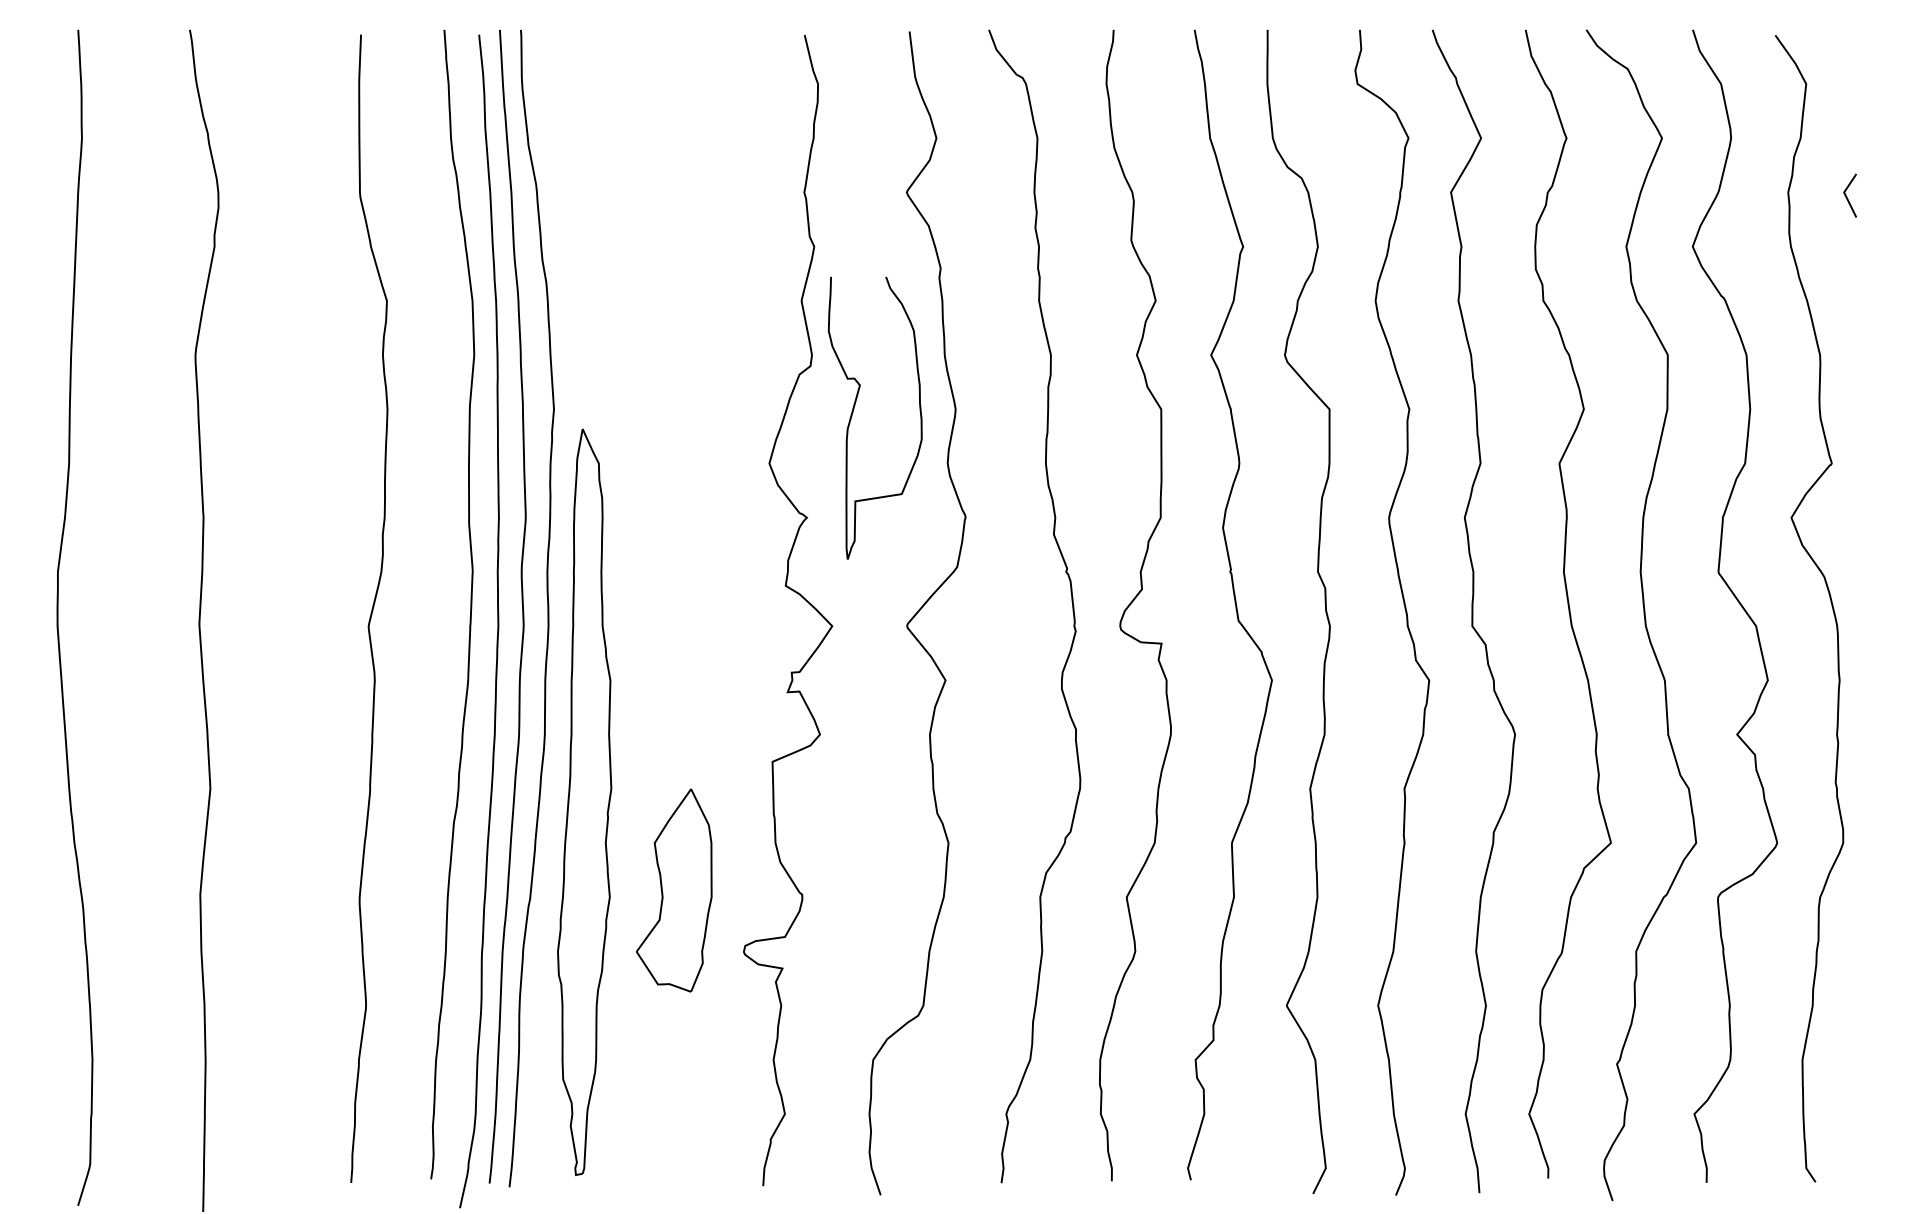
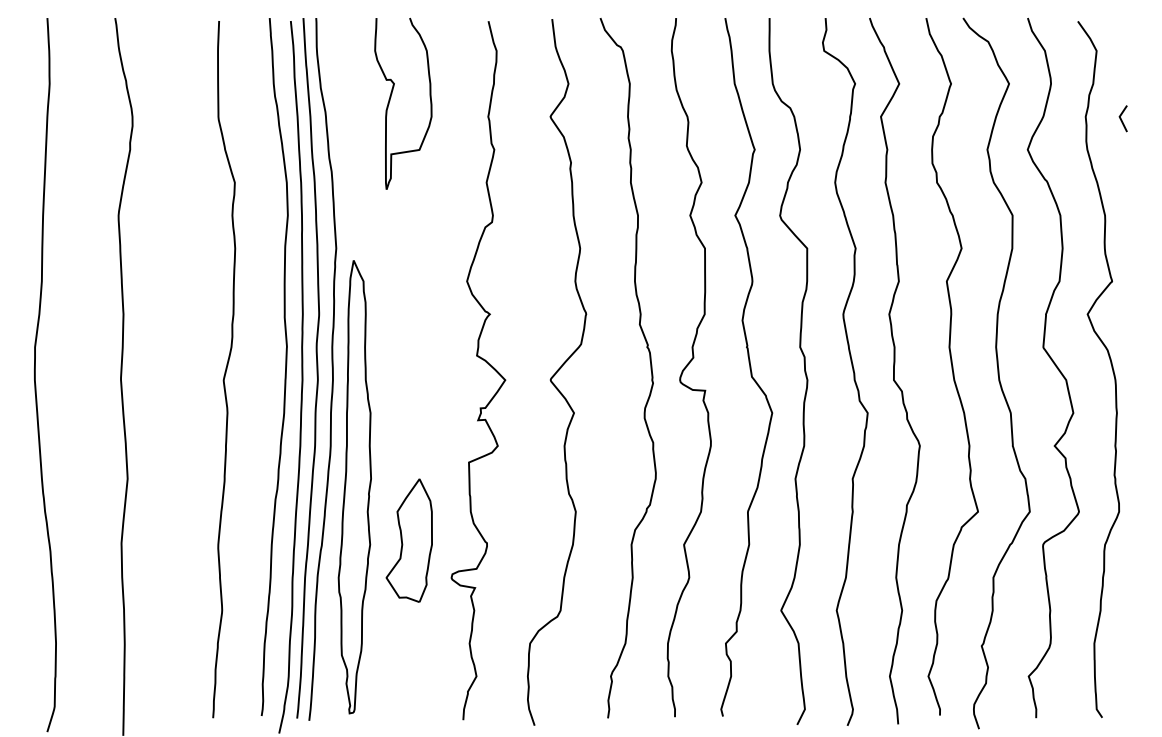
curve: (854, 414) -> (390, 101), moved

